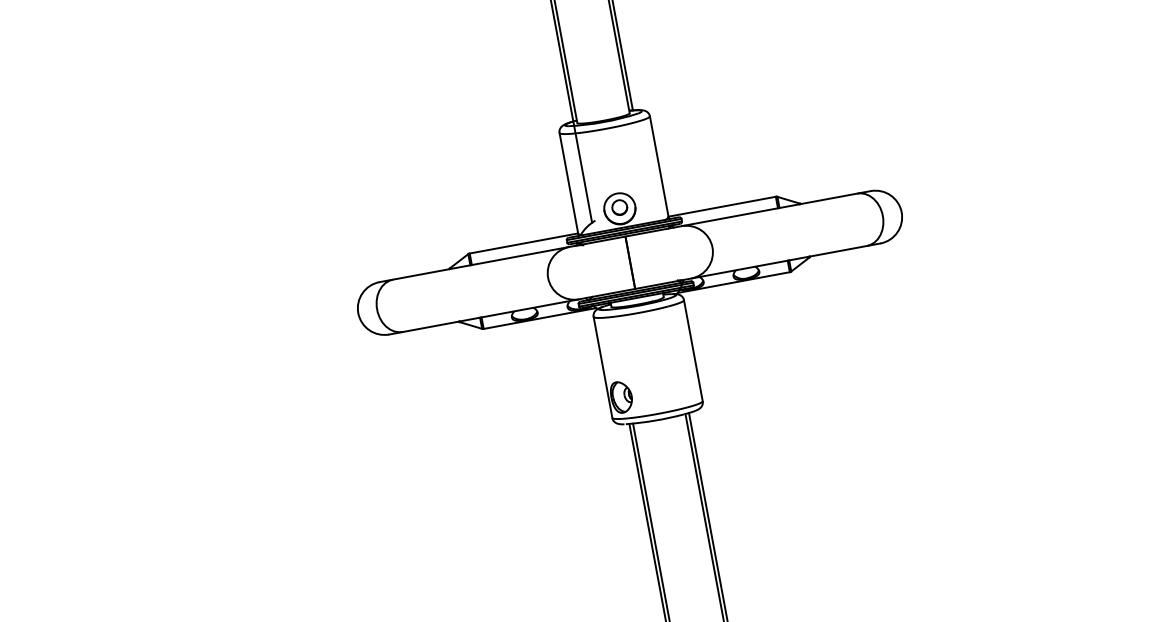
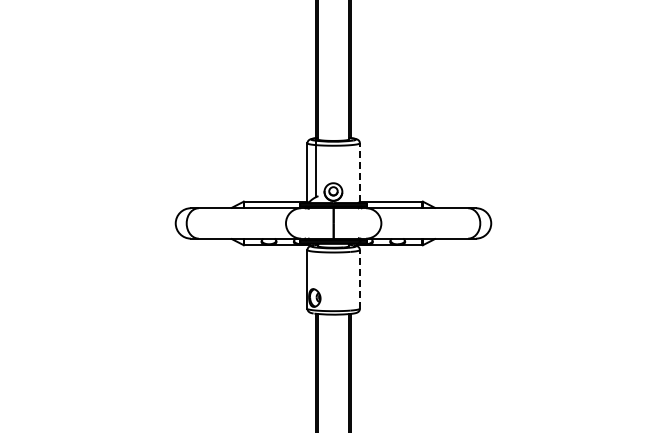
line: (658, 166) -> (359, 172), solid -> dashed
line: (692, 349) -> (359, 278), solid -> dashed

